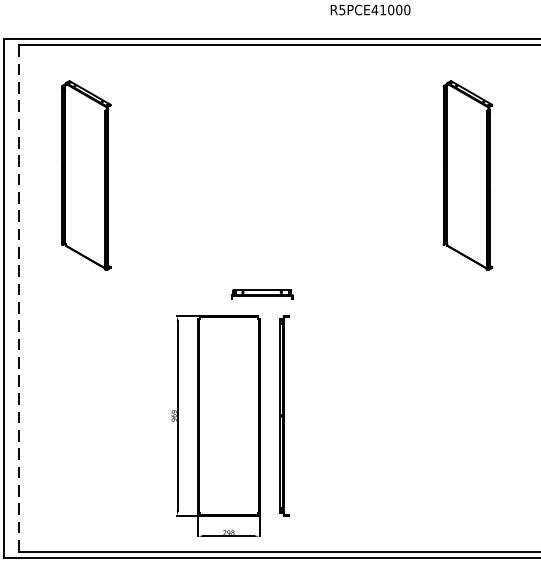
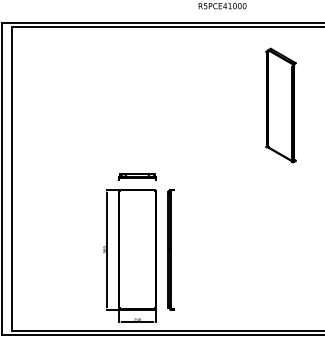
part: (85, 175) -> (51, 105), removed
part: (262, 293) -> (137, 176), moved
line: (18, 297) -> (11, 178), dashed -> solid

